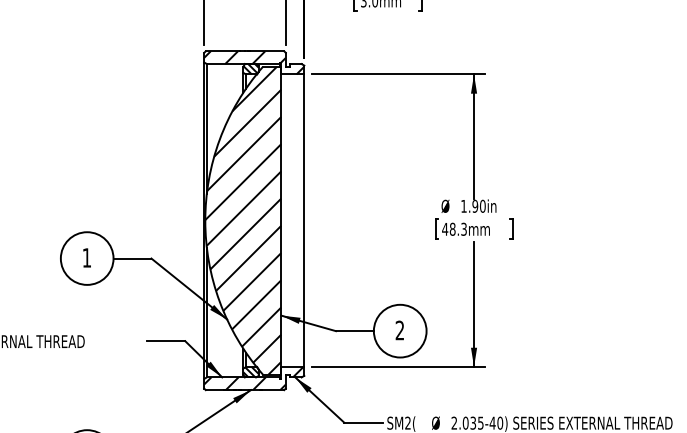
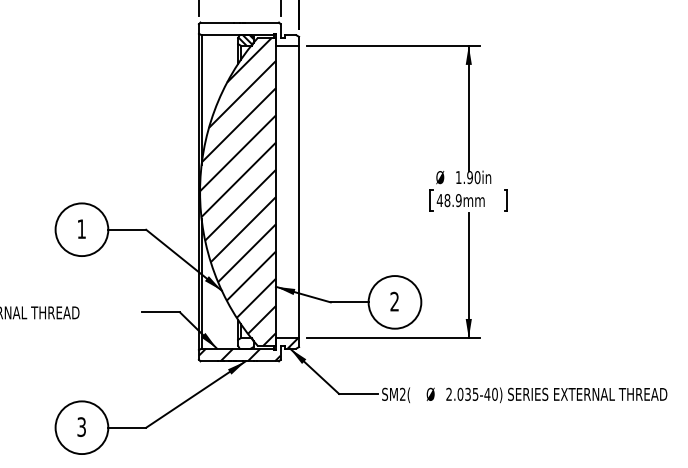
hatch: (253, 62) -> (248, 33), removed
text: (463, 229) -> (458, 200), 48.3mm -> 48.9mm
hatch: (250, 372) -> (245, 343), removed

